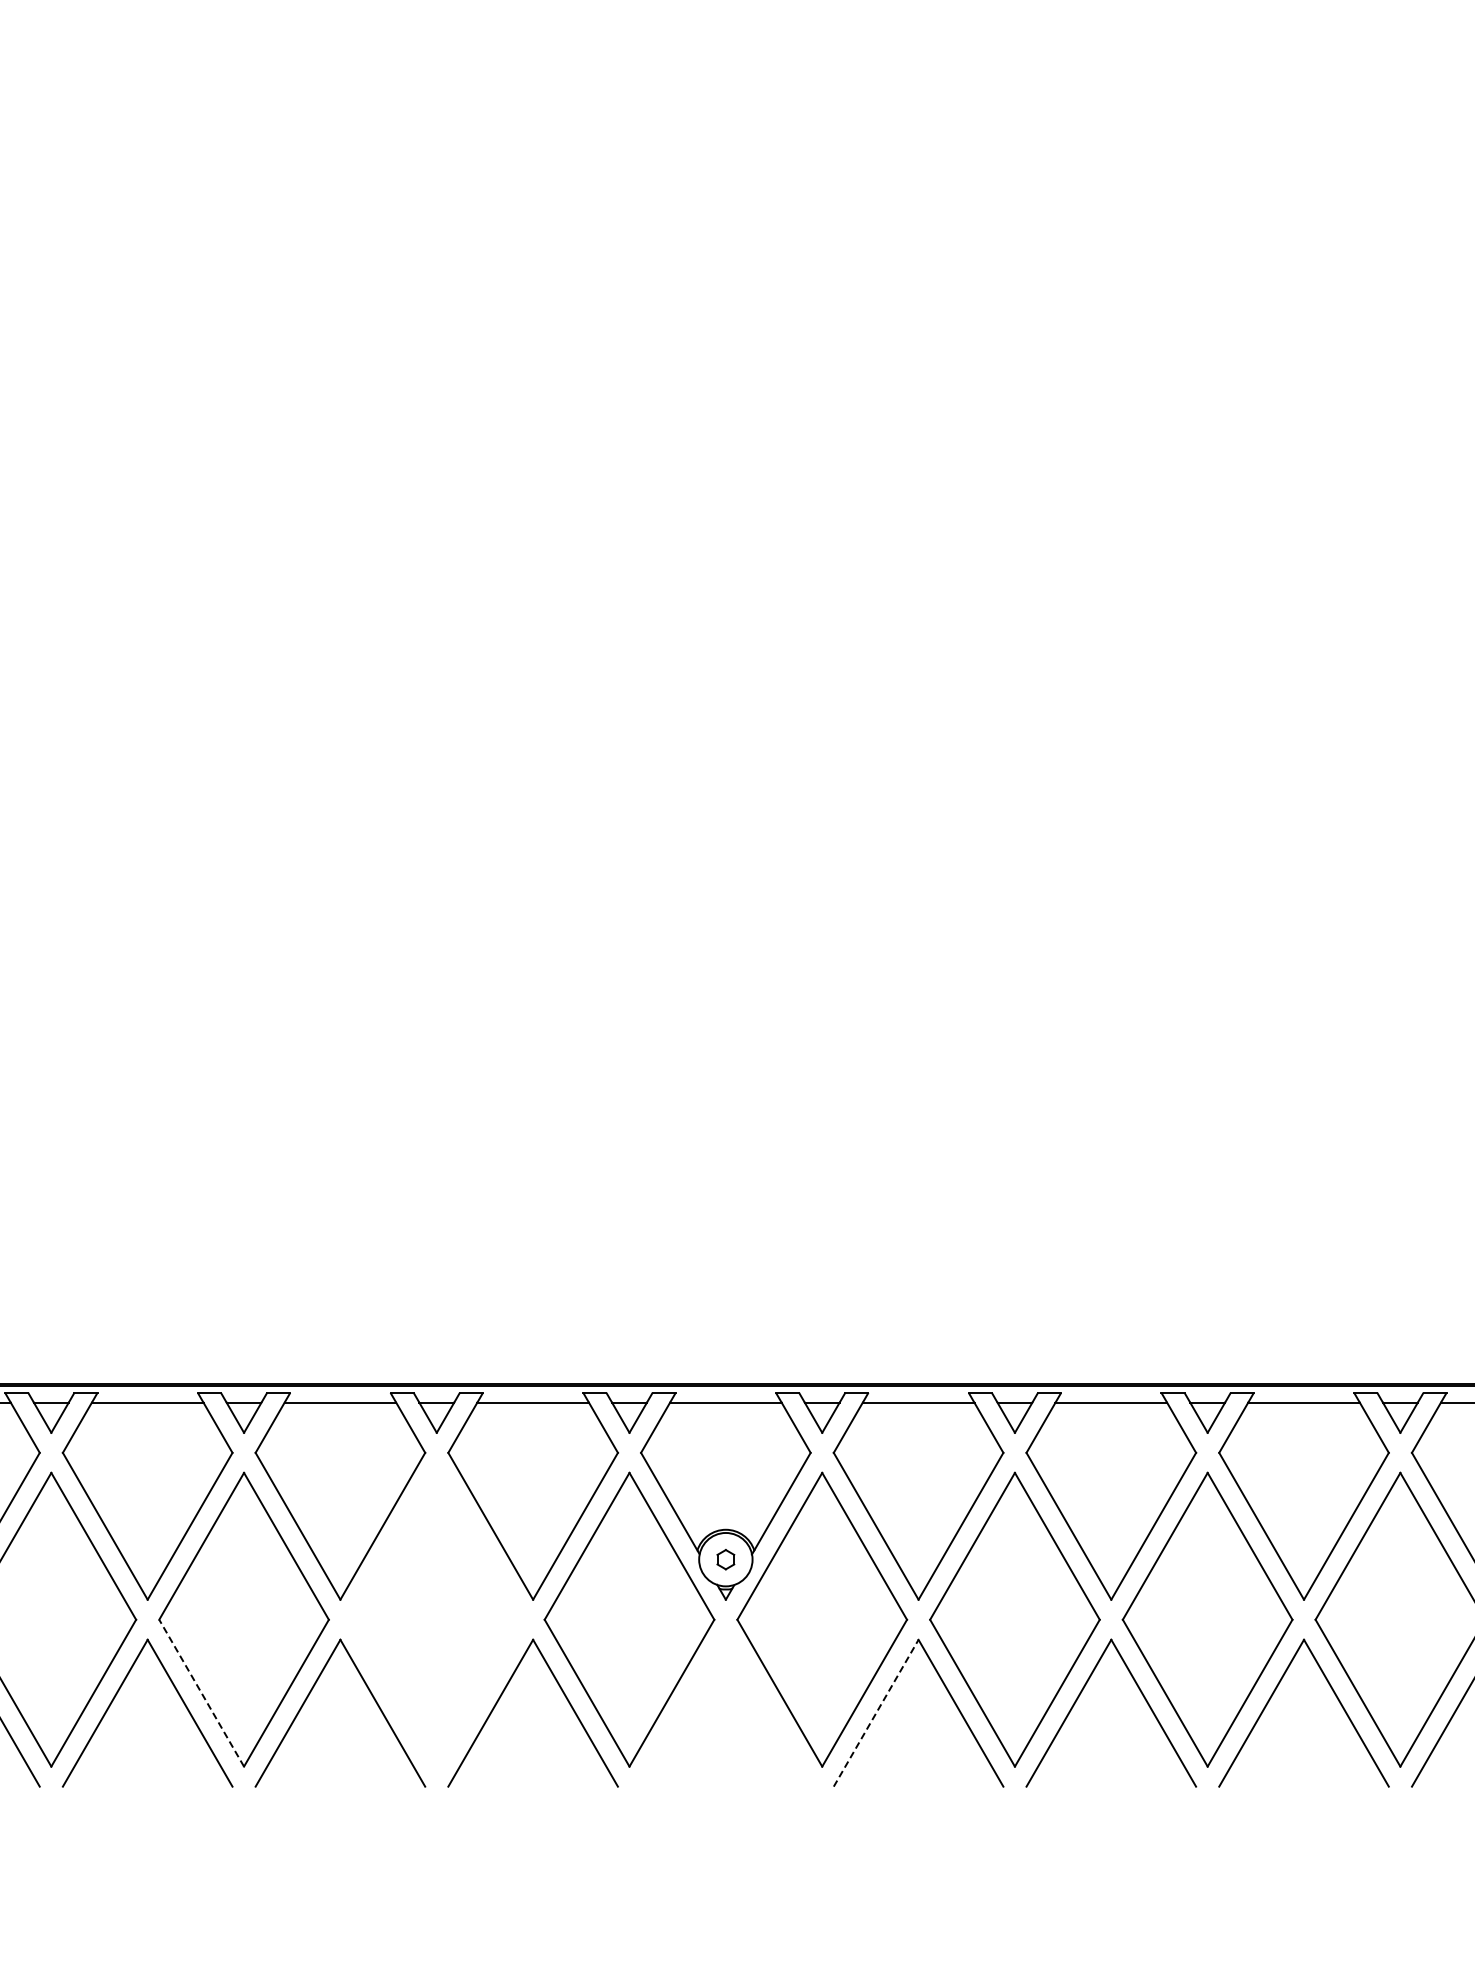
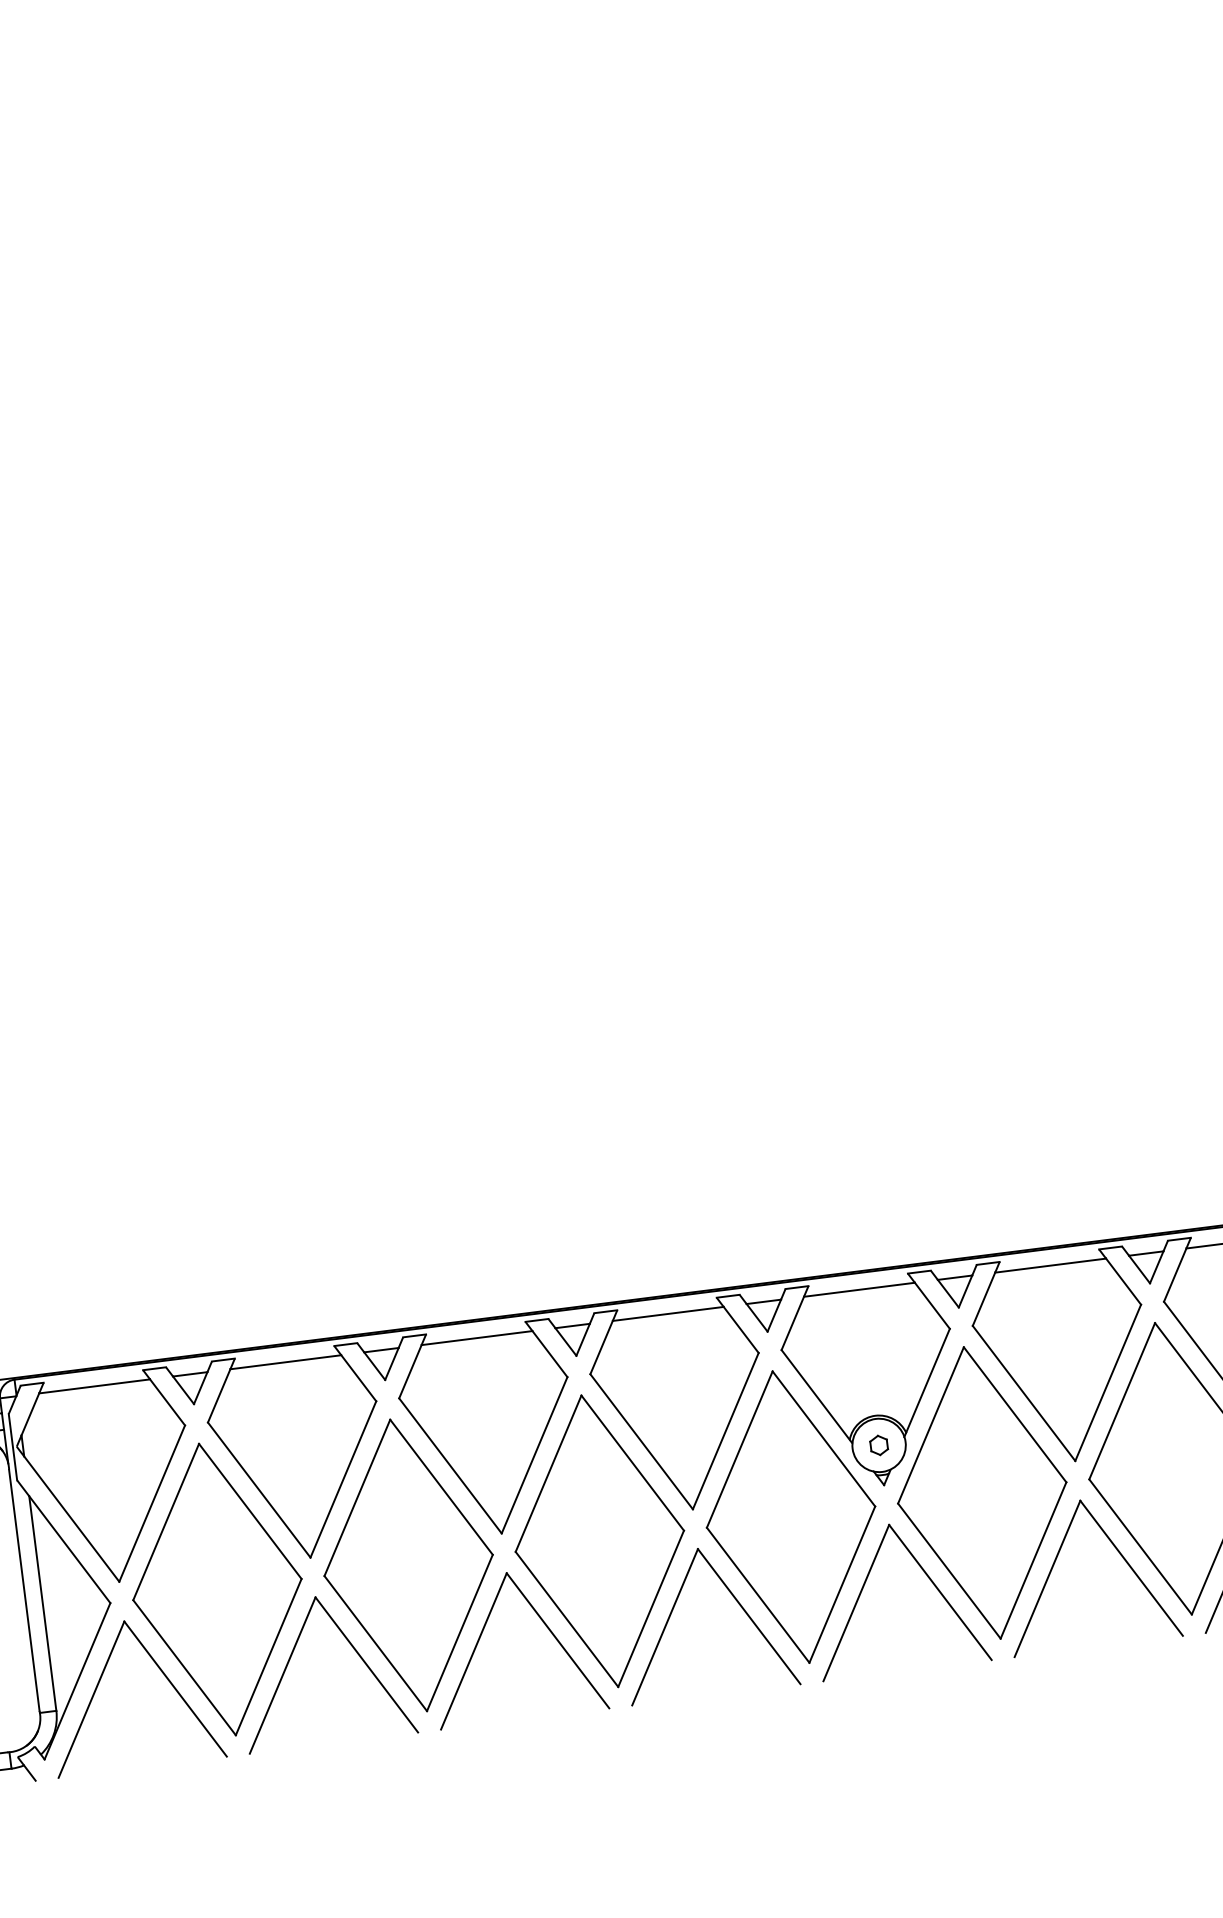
part: (436, 1619) -> (599, 1541), added
line: (201, 1693) -> (375, 1643), dashed -> solid
part: (694, 1696) -> (865, 1585), added
line: (876, 1713) -> (1047, 1579), dashed -> solid

